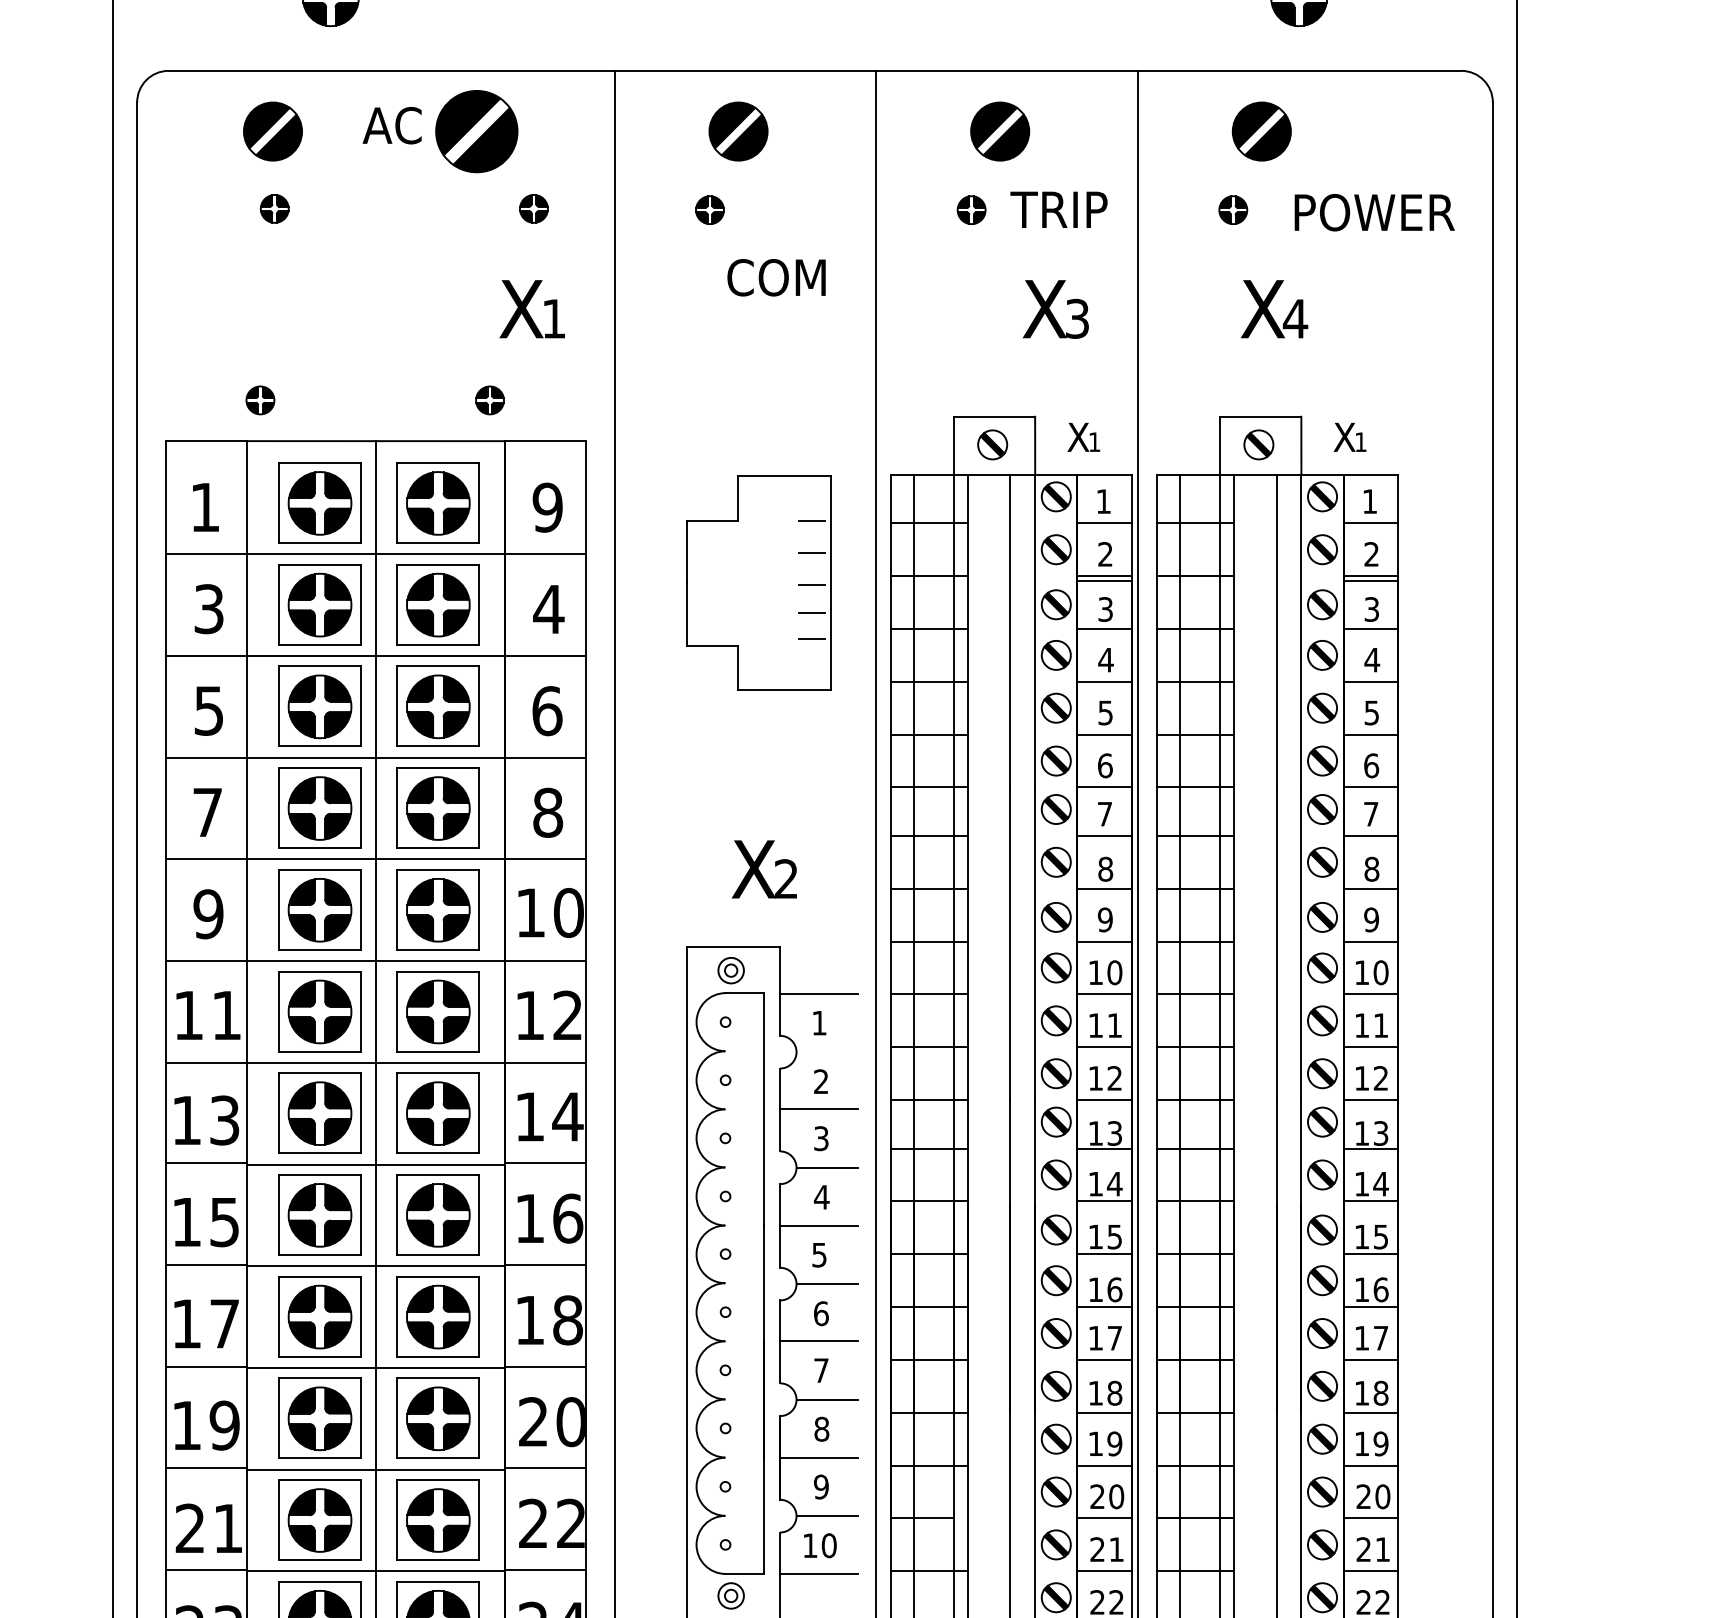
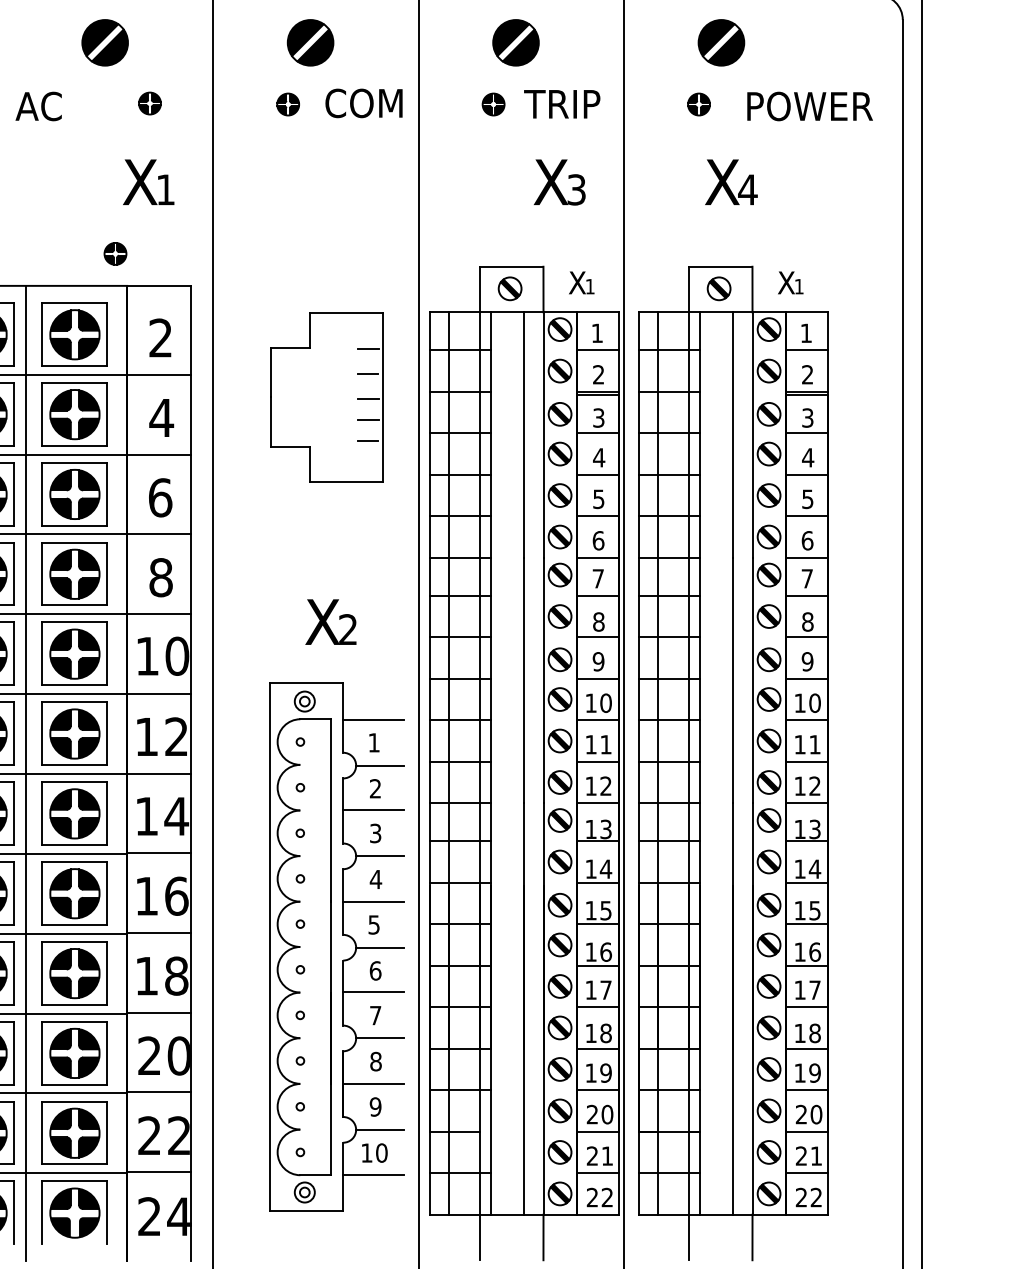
text: (391, 125) -> (38, 106), moved
part: (476, 131) -> (104, 42), size x0.71
text: (776, 277) -> (363, 103), moved
text: (547, 507) -> (160, 337), 9 -> 2
line: (826, 1052) -> (379, 765), added

